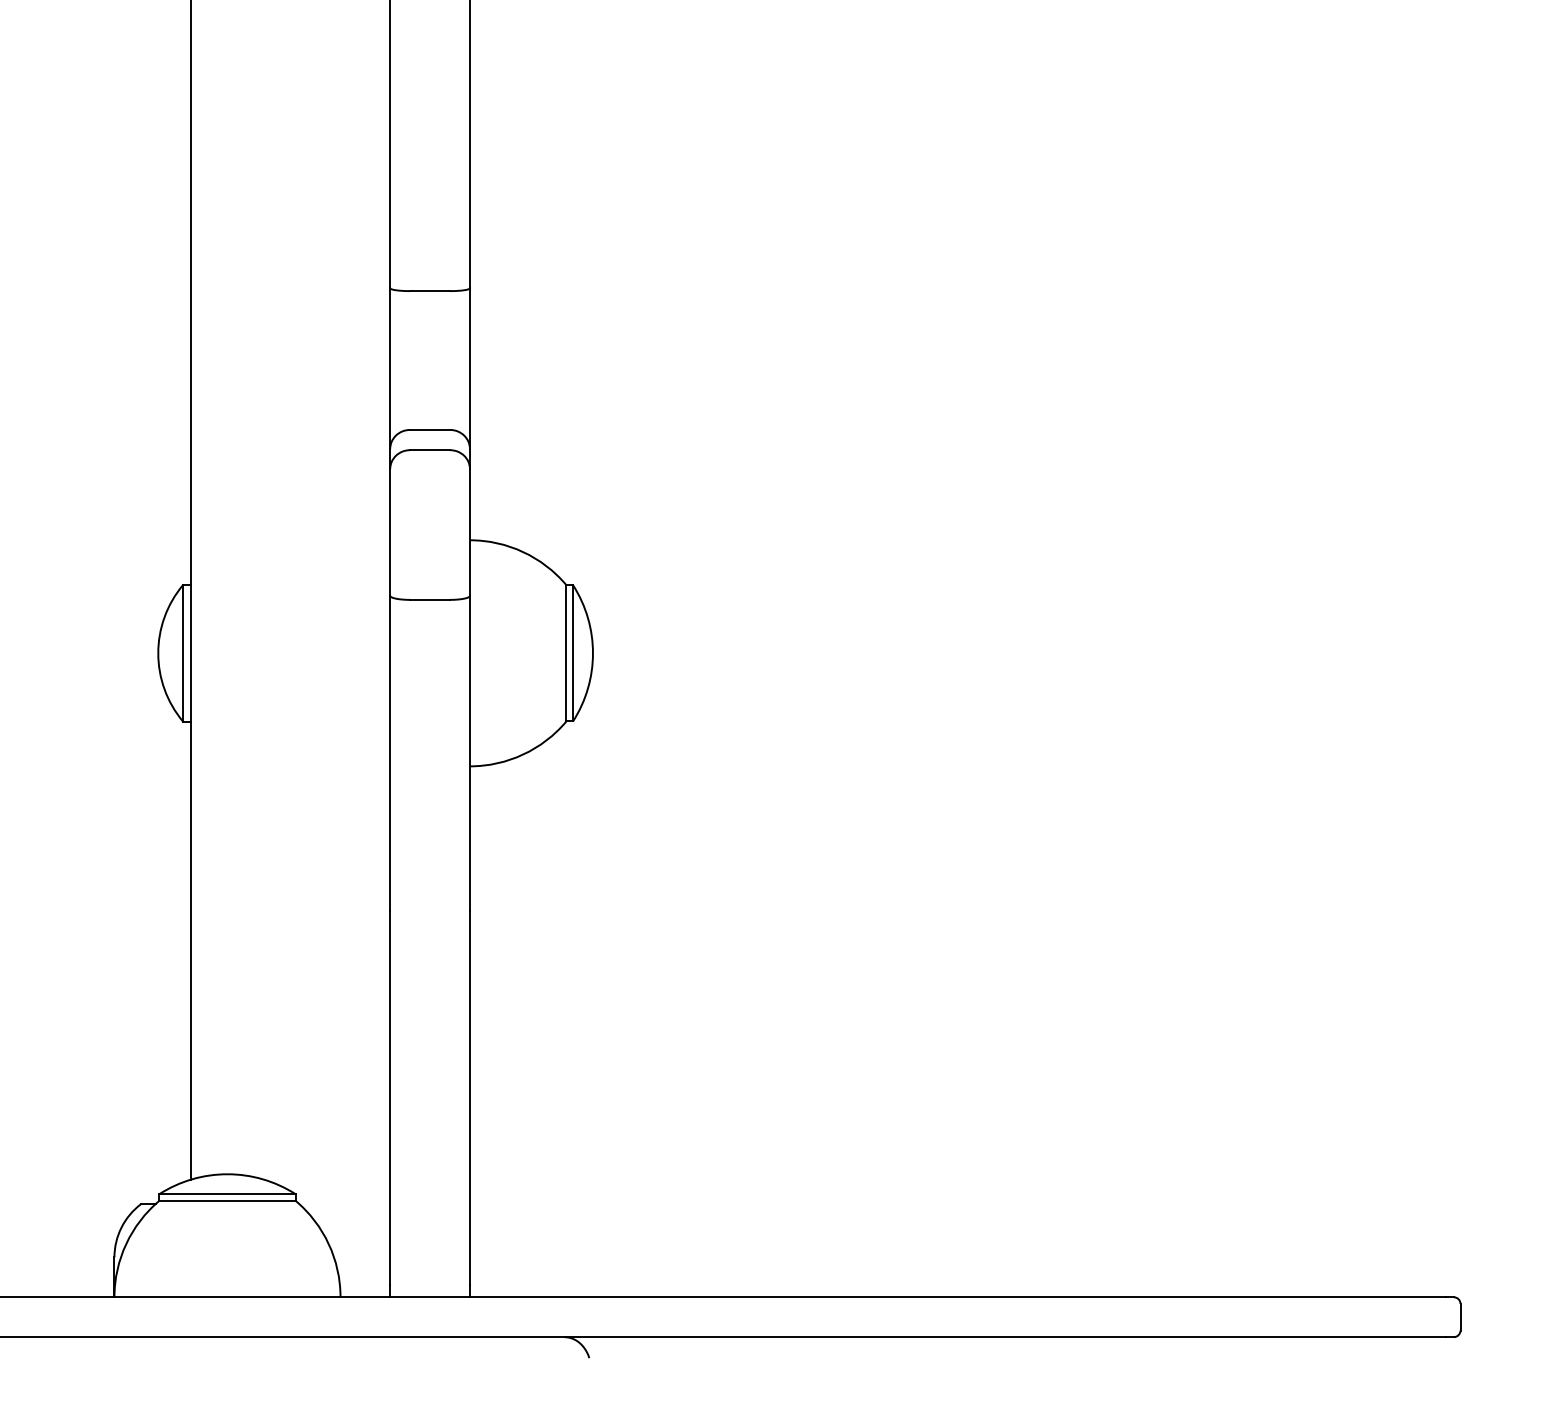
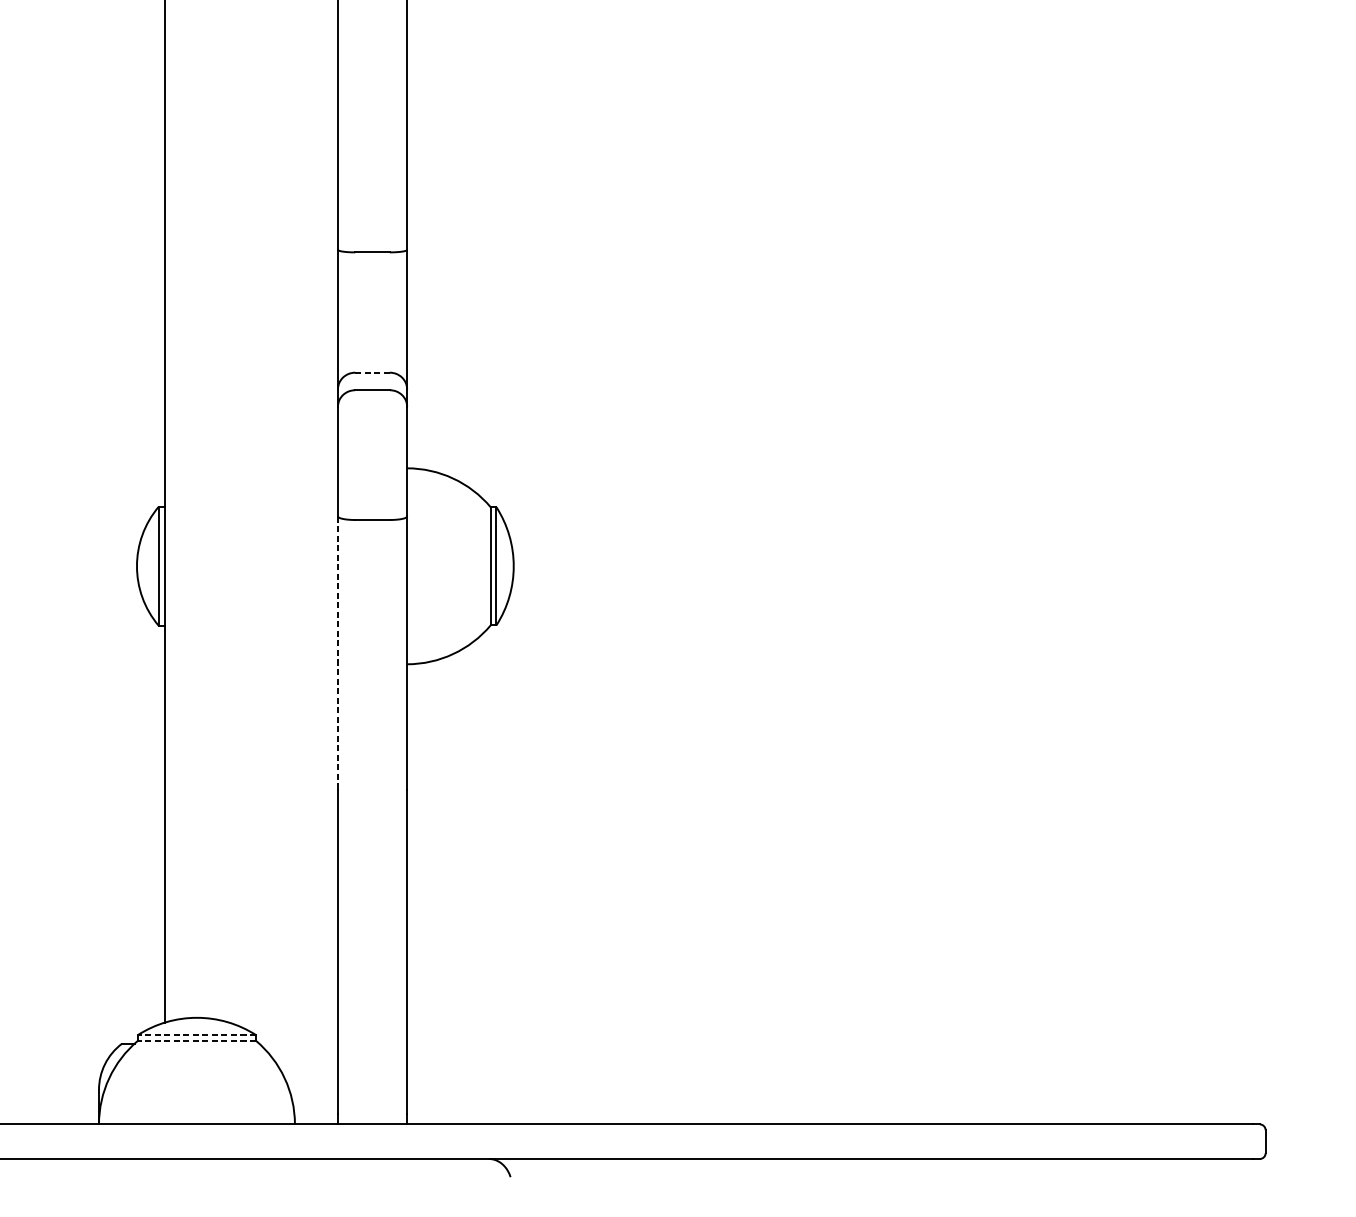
line: (430, 429) -> (372, 372), solid -> dashed
line: (390, 753) -> (338, 653), solid -> dashed
line: (227, 1194) -> (196, 1035), solid -> dashed
line: (227, 1200) -> (196, 1040), solid -> dashed

